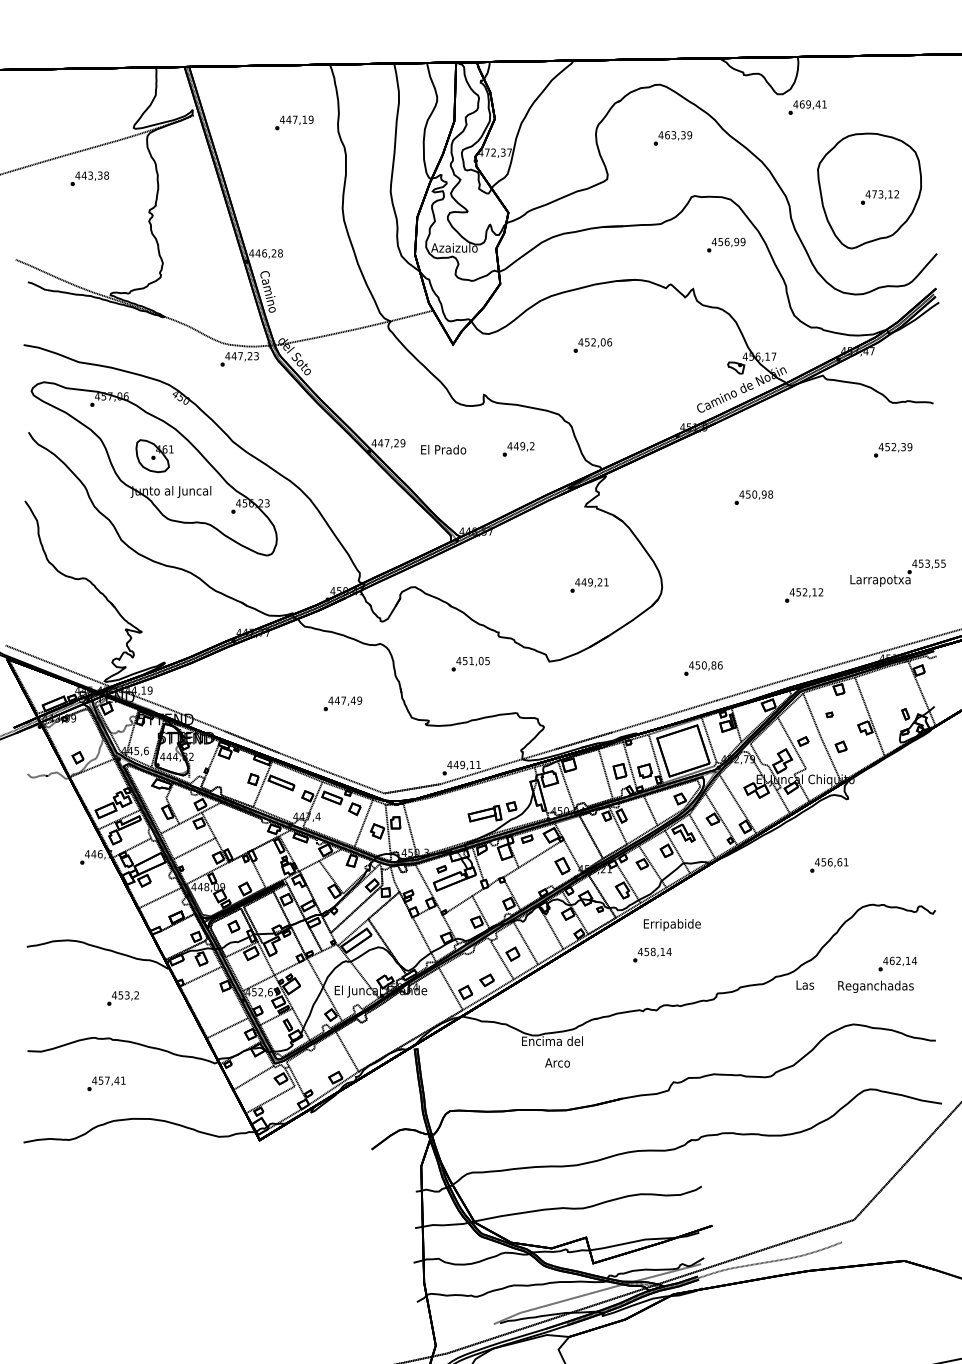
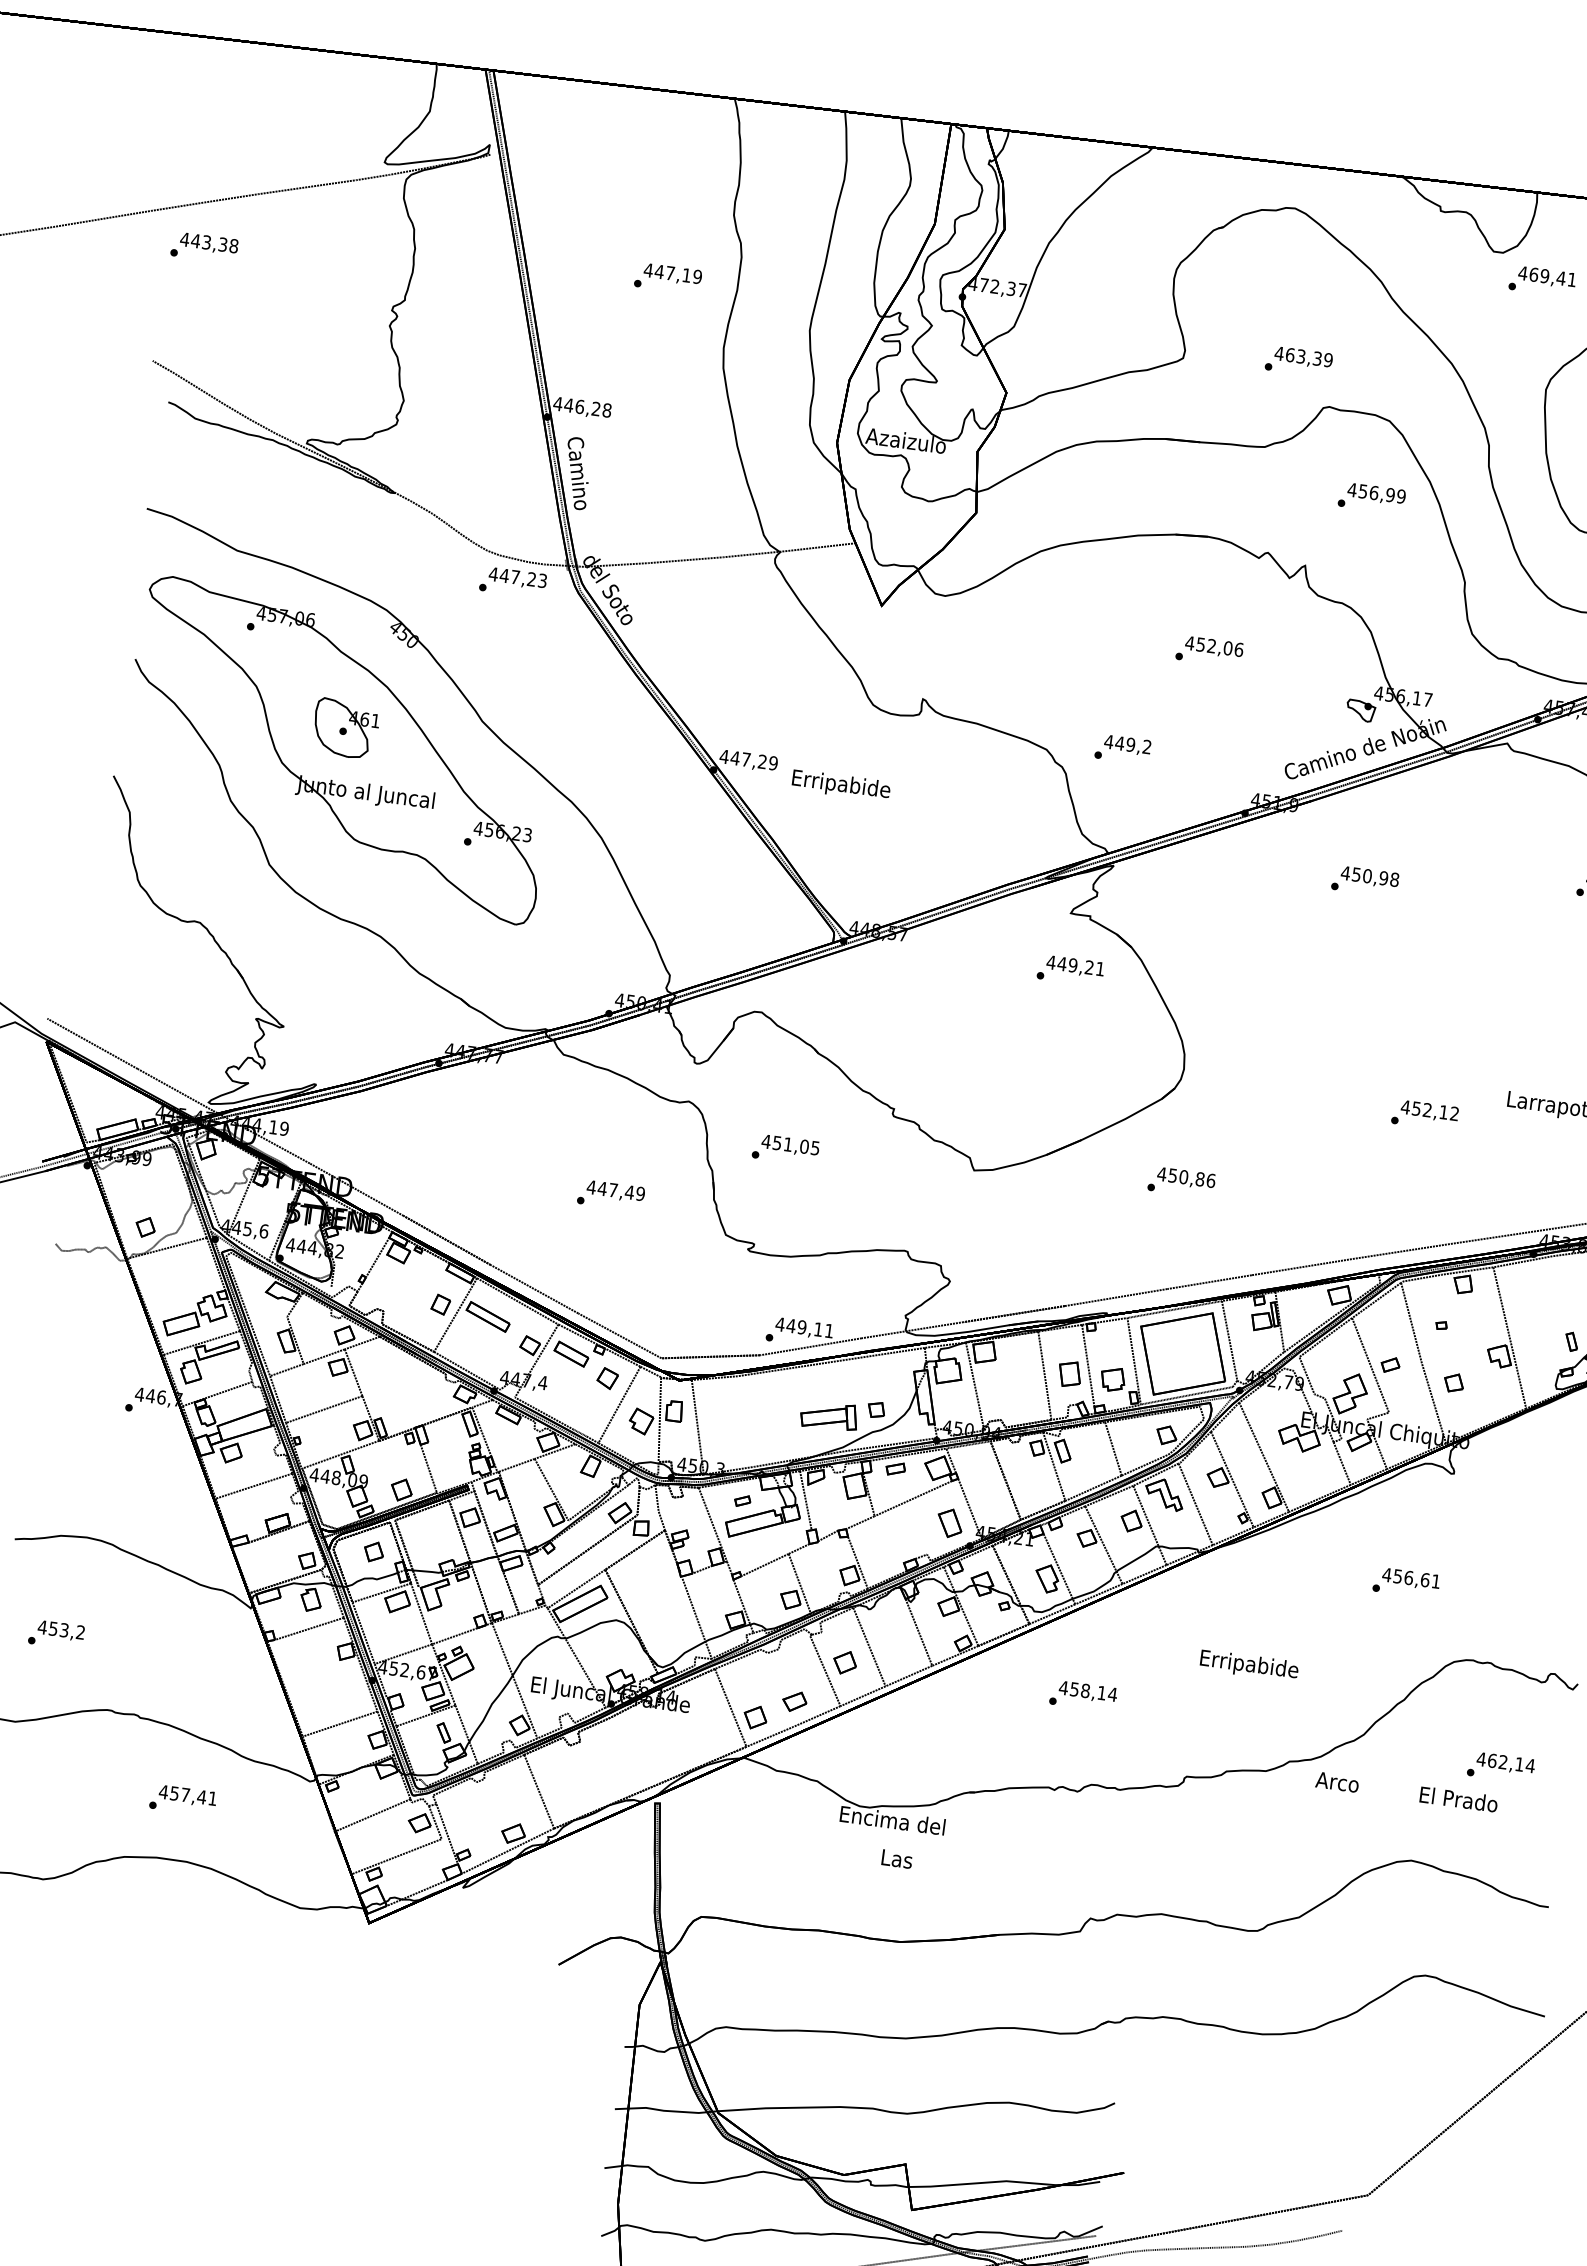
text: (294, 122) -> (668, 277), moved
text: (672, 138) -> (1298, 361), moved
text: (89, 178) -> (204, 247), moved
text: (592, 345) -> (1209, 651), moved
text: (518, 449) -> (1122, 749), moved
text: (443, 450) -> (841, 784), El Prado -> Erripabide
text: (753, 497) -> (1364, 880), moved
text: (589, 585) -> (1070, 970), moved
text: (470, 664) -> (785, 1150), moved
text: (703, 668) -> (1181, 1182), moved
text: (671, 925) -> (1247, 1666), moved
text: (804, 984) -> (1336, 1781), Las -> Arco
text: (875, 986) -> (1457, 1800), Reganchadas -> El Prado
text: (122, 998) -> (55, 1634), moved
text: (557, 1062) -> (896, 1858), Arco -> Las
text: (106, 1083) -> (183, 1799), moved

